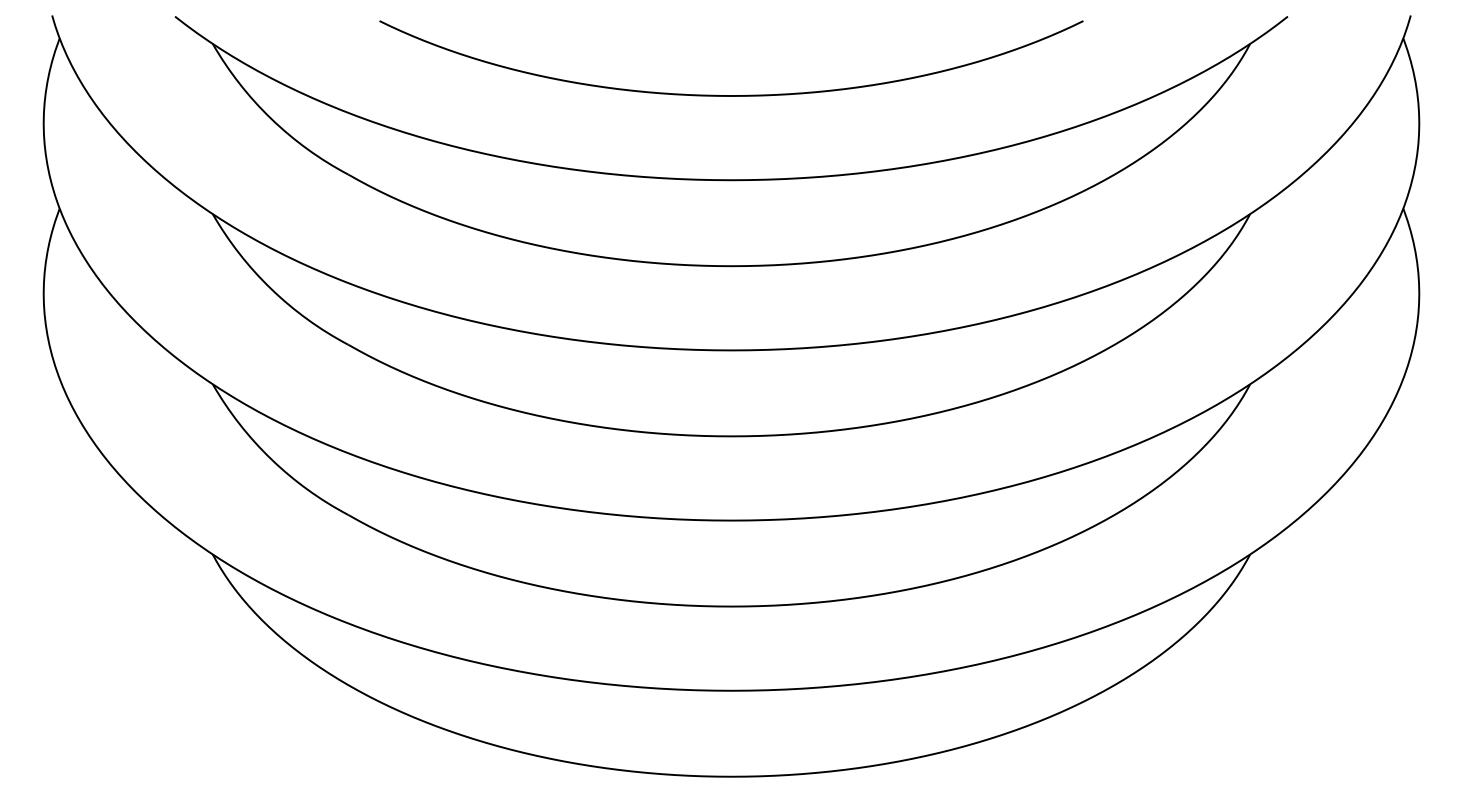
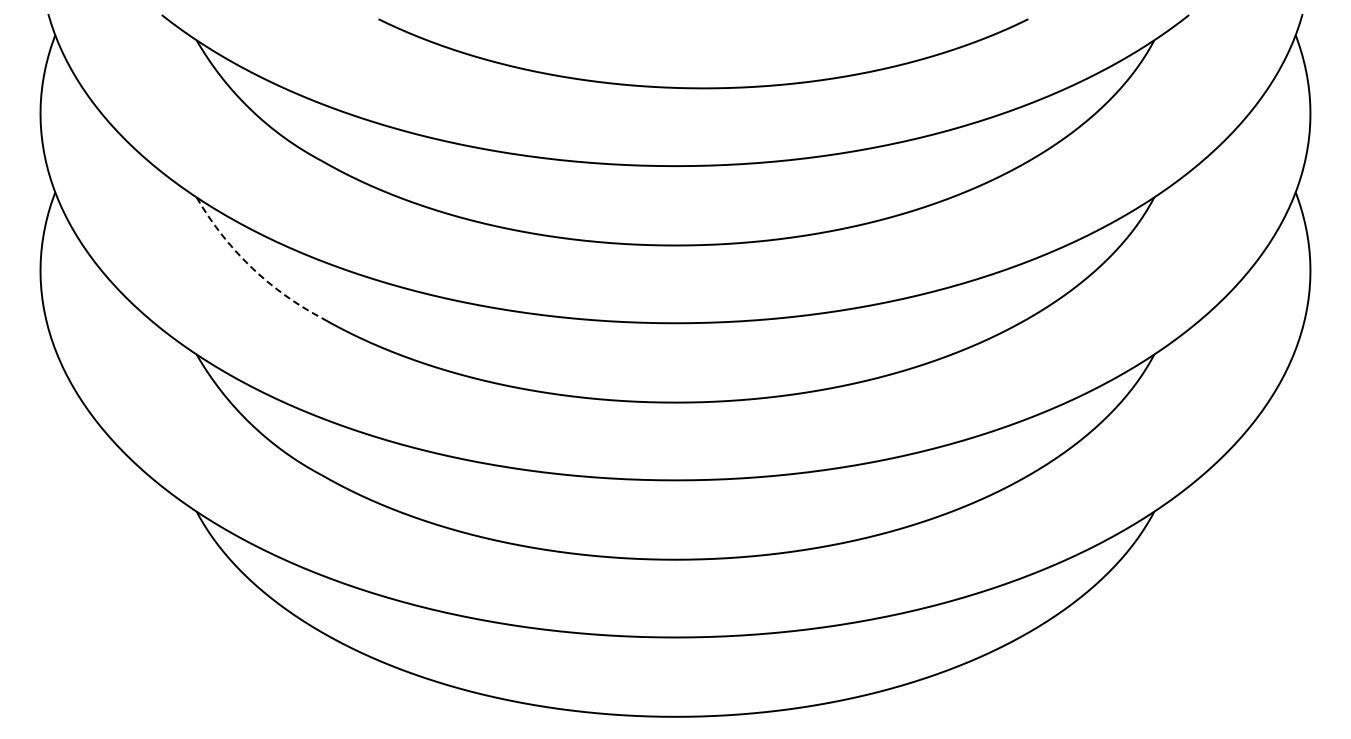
curve: (731, 95) -> (703, 87), moved
arc: (271, 288) -> (250, 266), solid -> dashed

